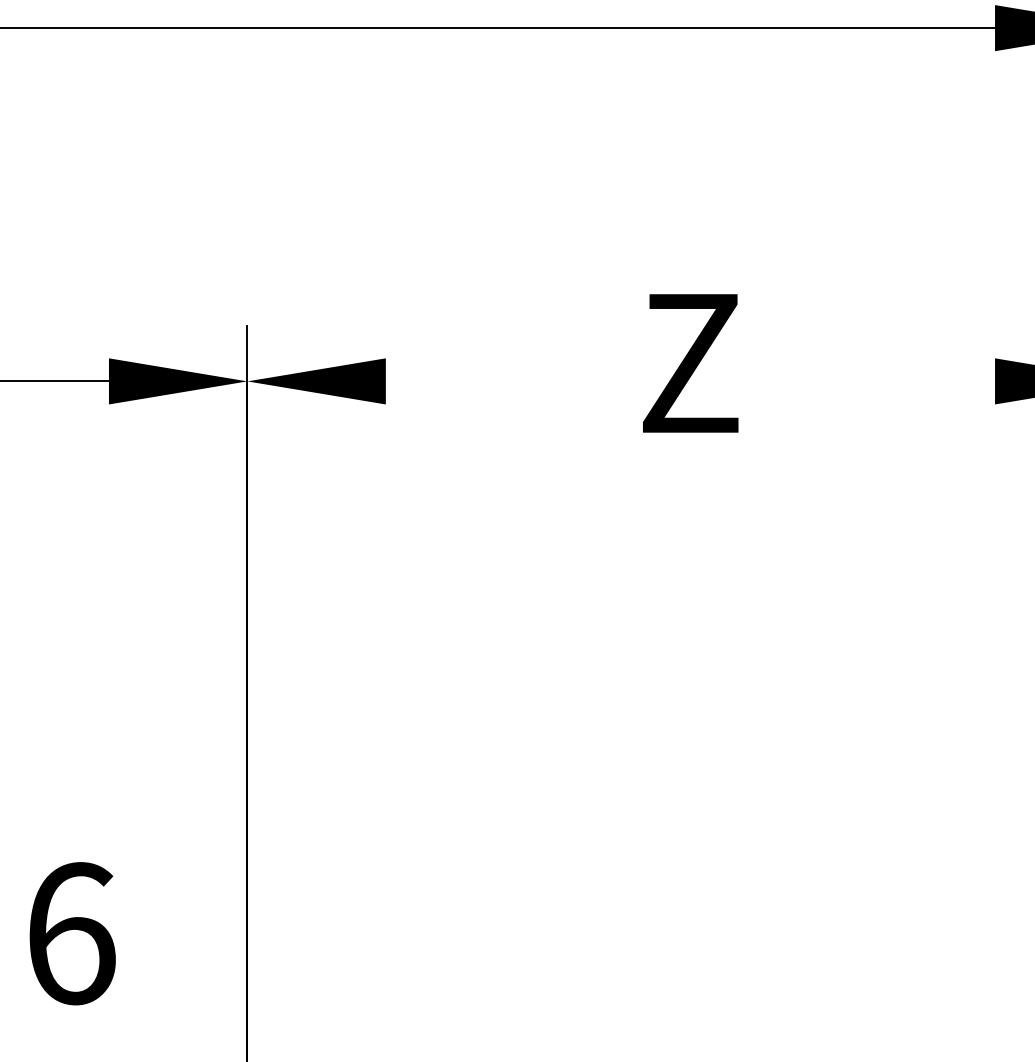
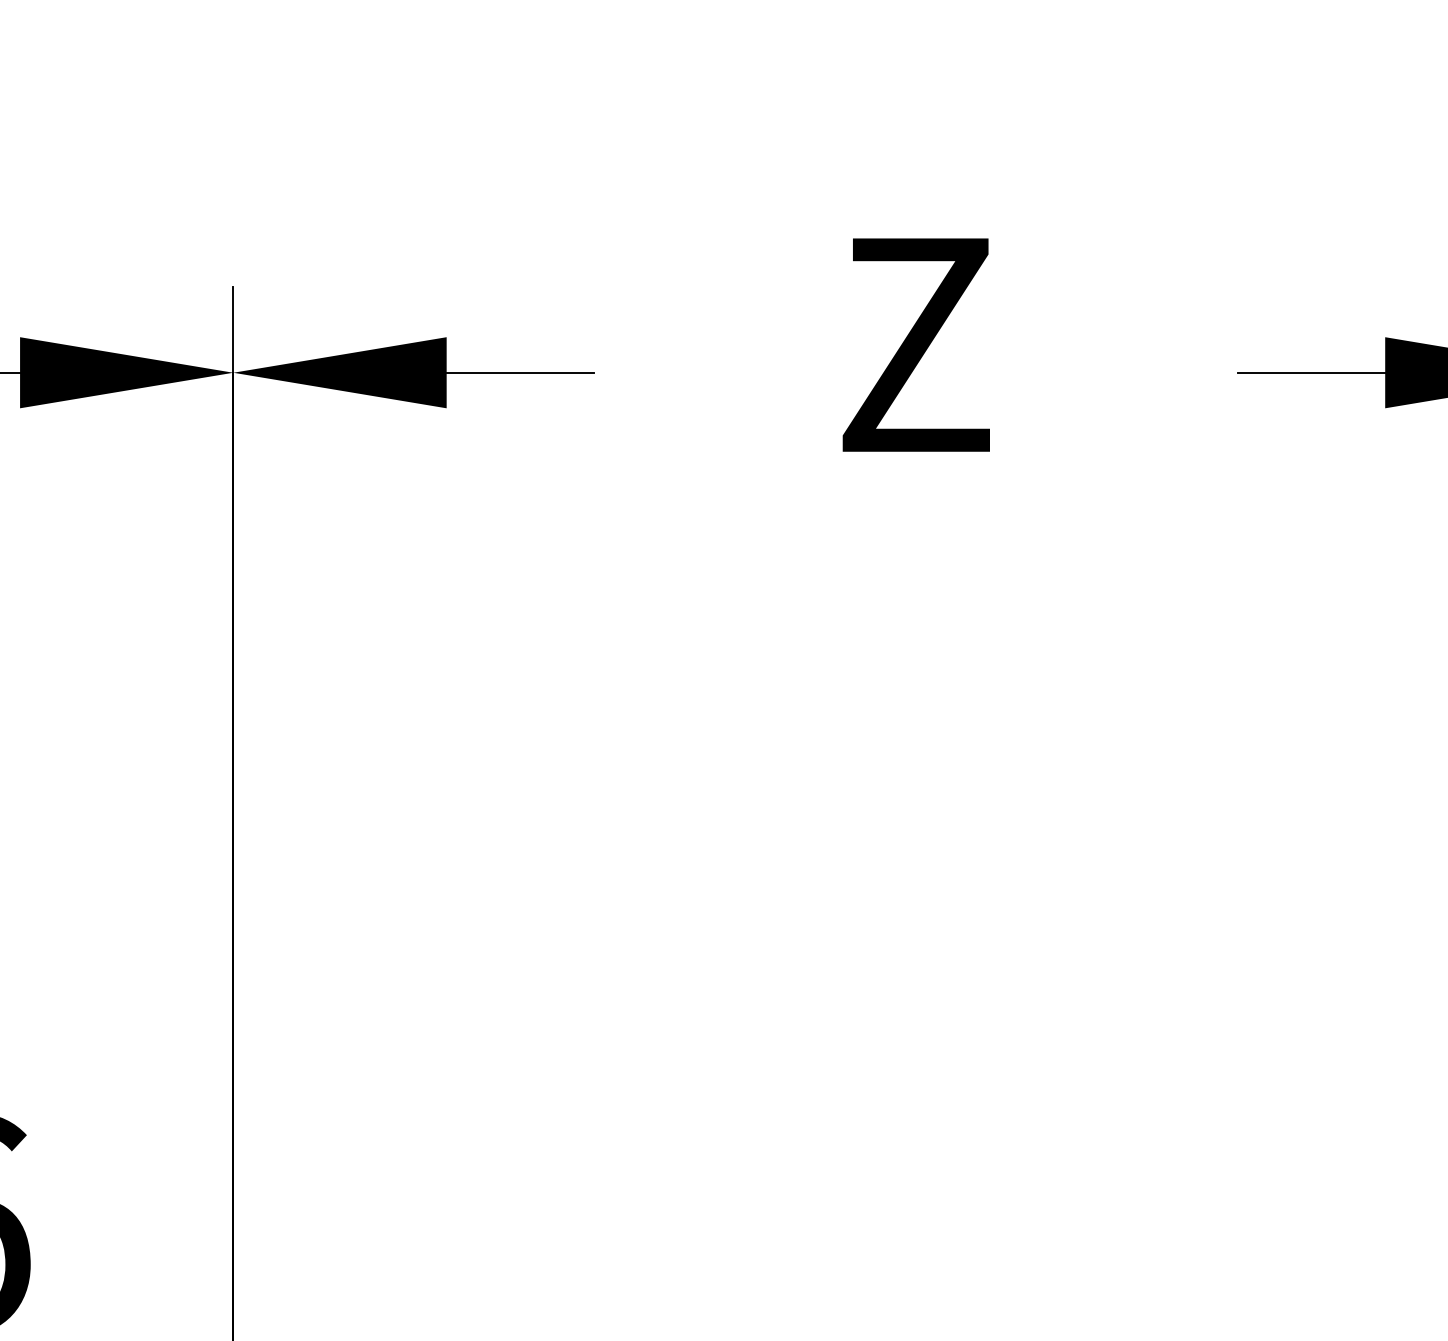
line: (433, 381) -> (520, 372), added
line: (947, 381) -> (1311, 372), added

